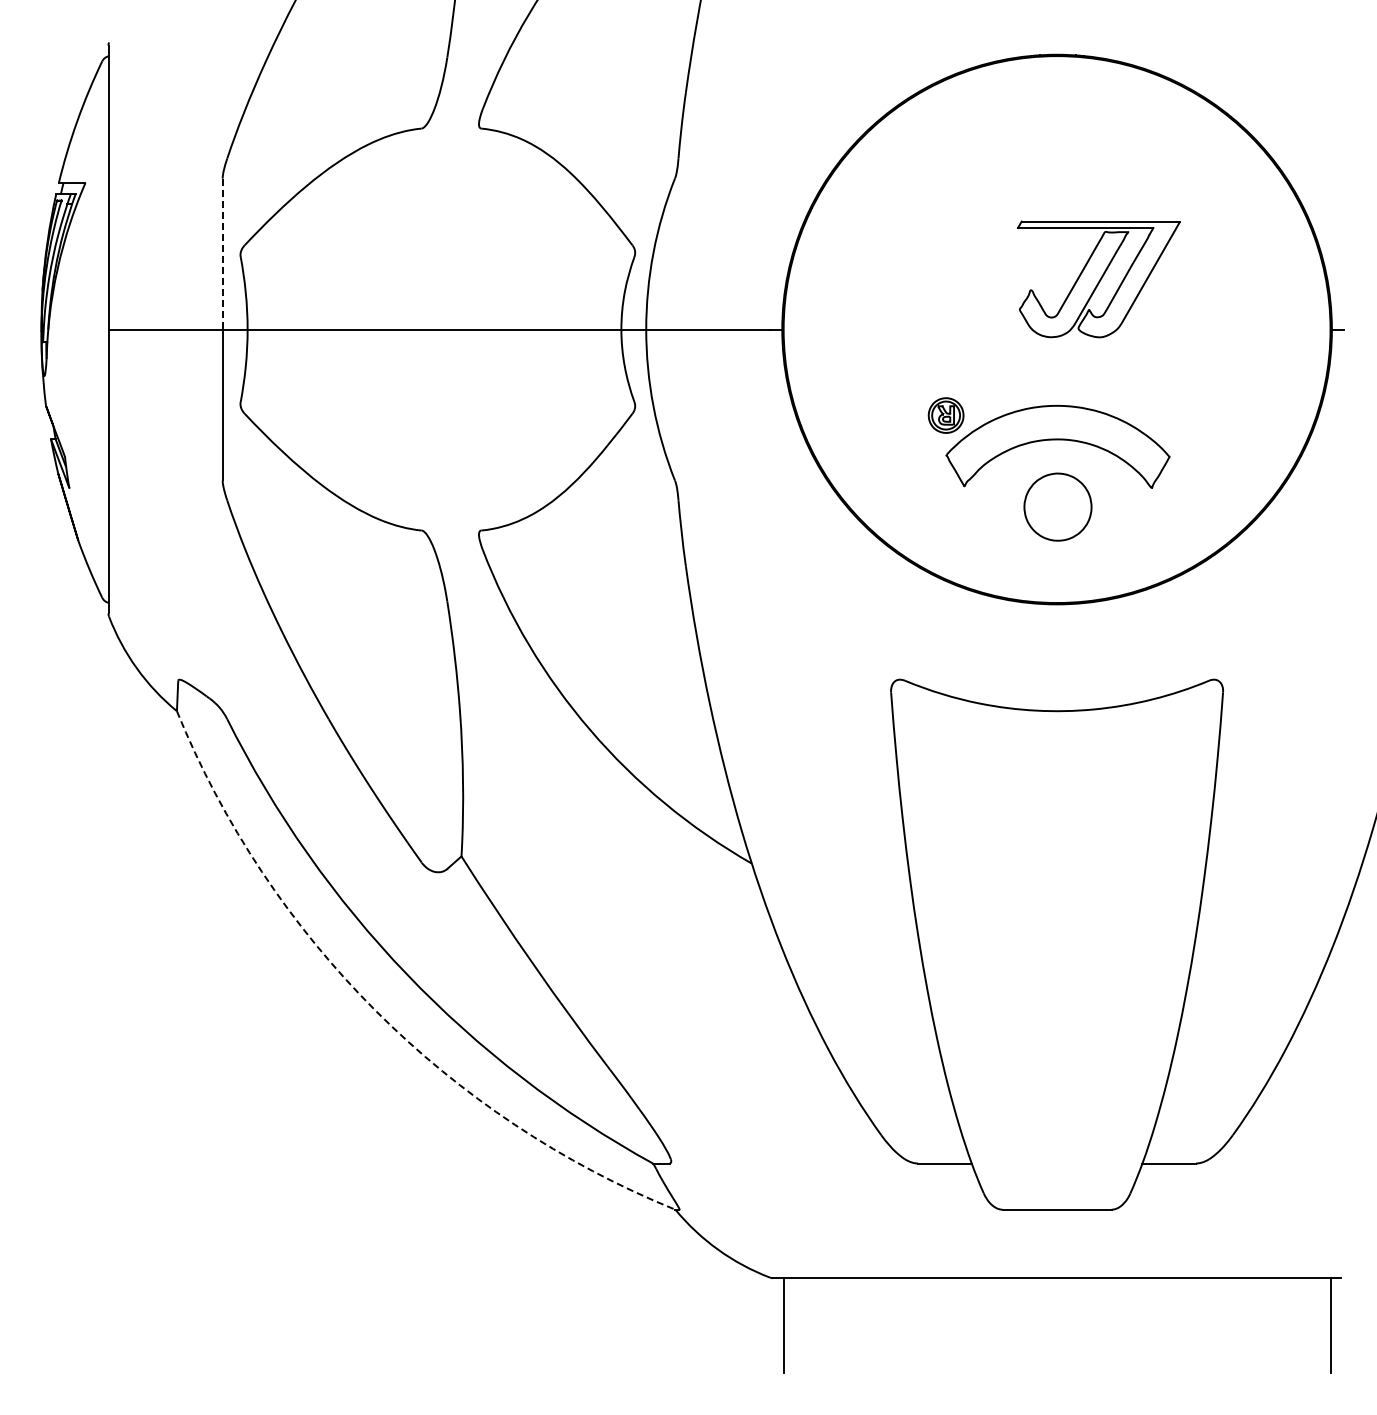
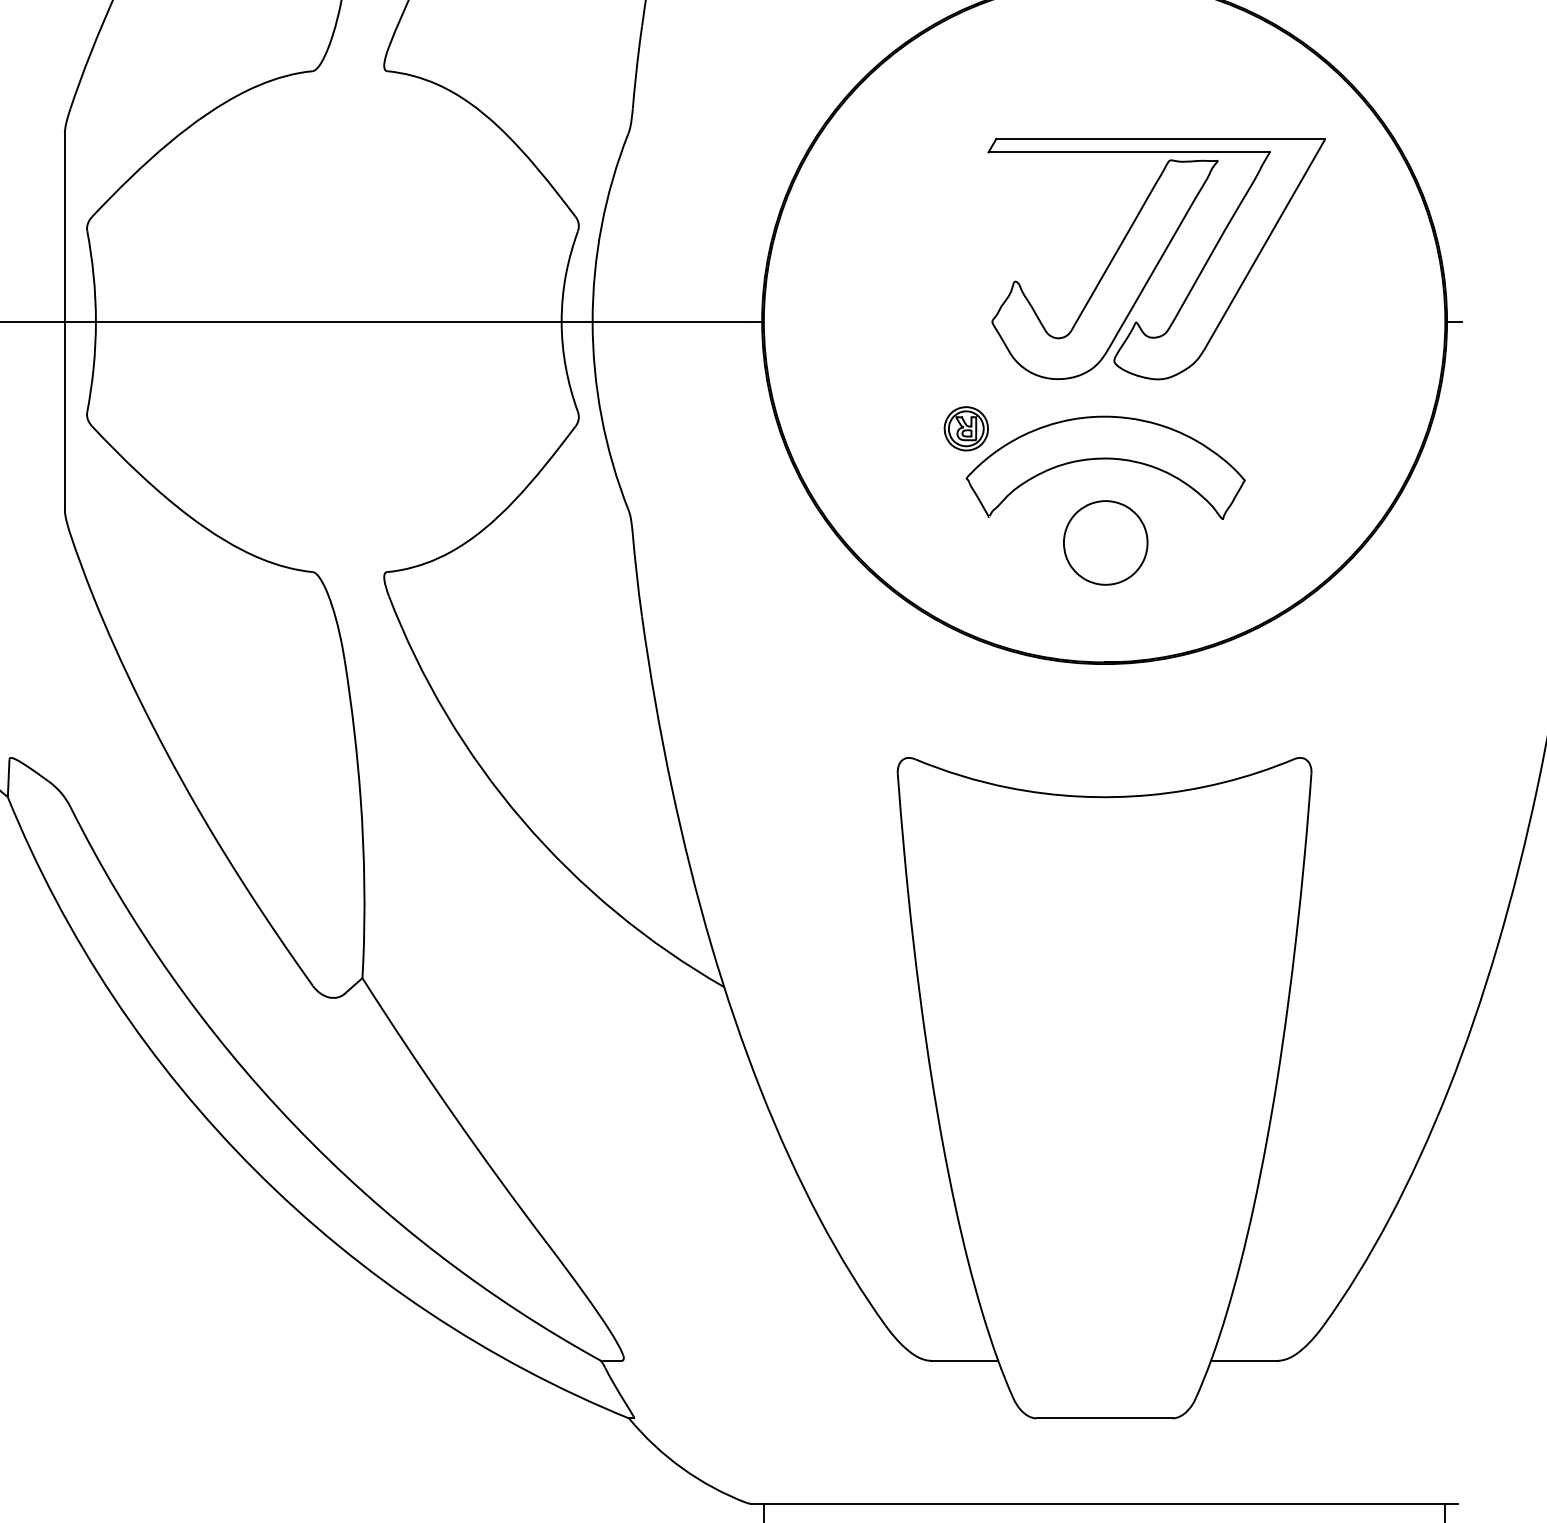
line: (222, 254) -> (64, 228), dashed -> solid
part: (1098, 279) -> (1156, 259), size x1.67
arc: (375, 1010) -> (255, 1170), dashed -> solid

